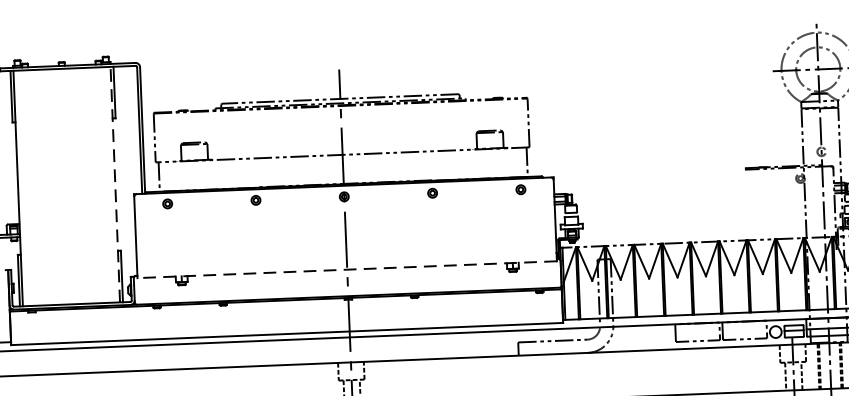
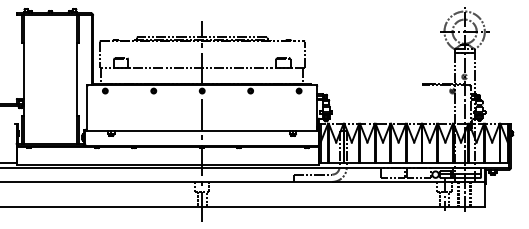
line: (116, 184) -> (77, 79), dashed -> solid
line: (345, 270) -> (201, 131), dashed -> solid

